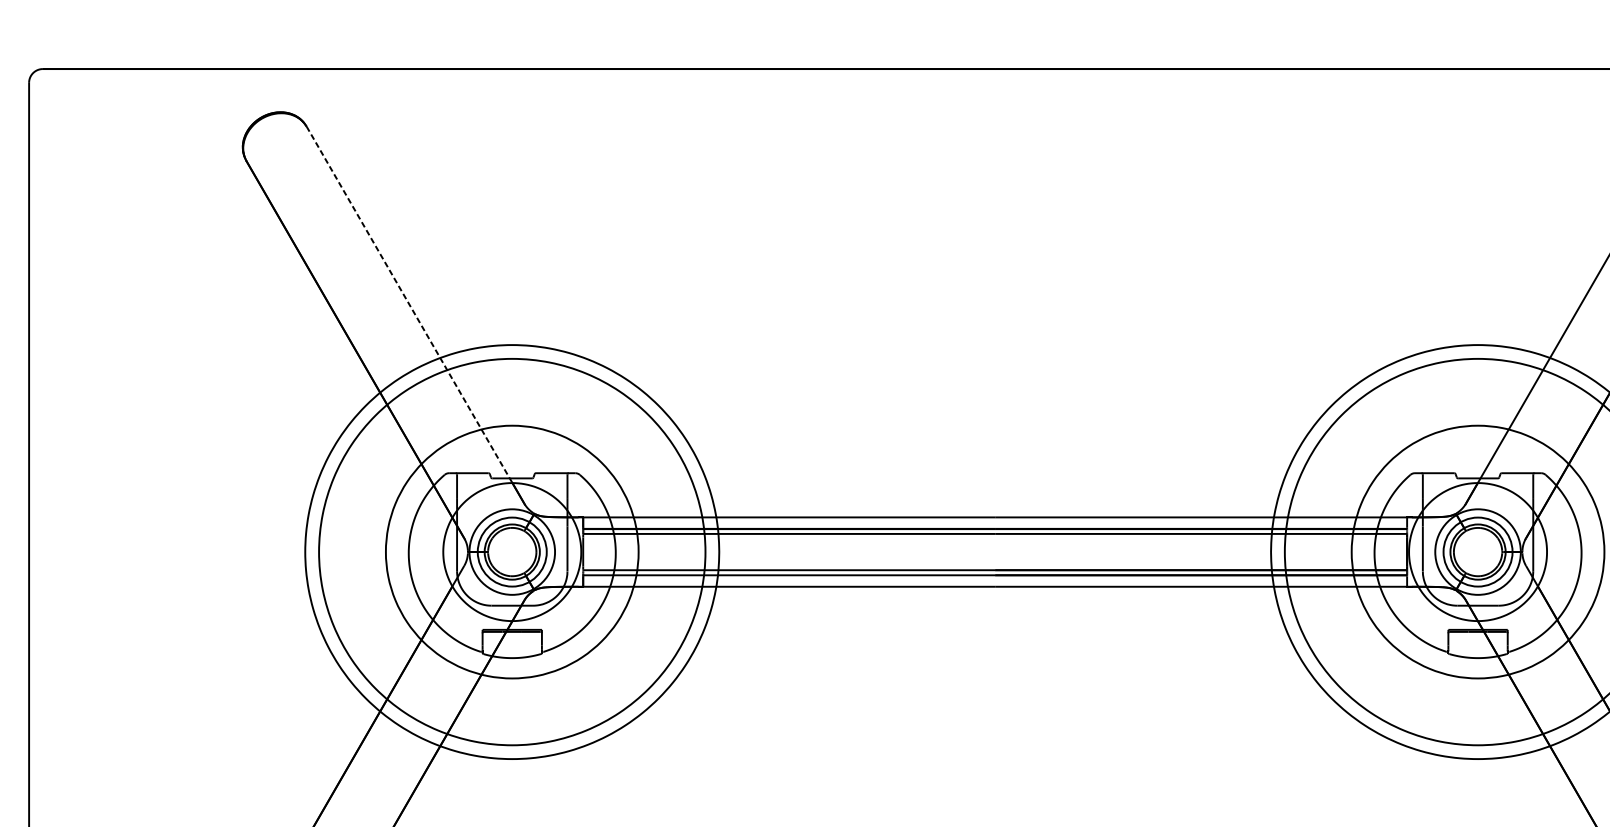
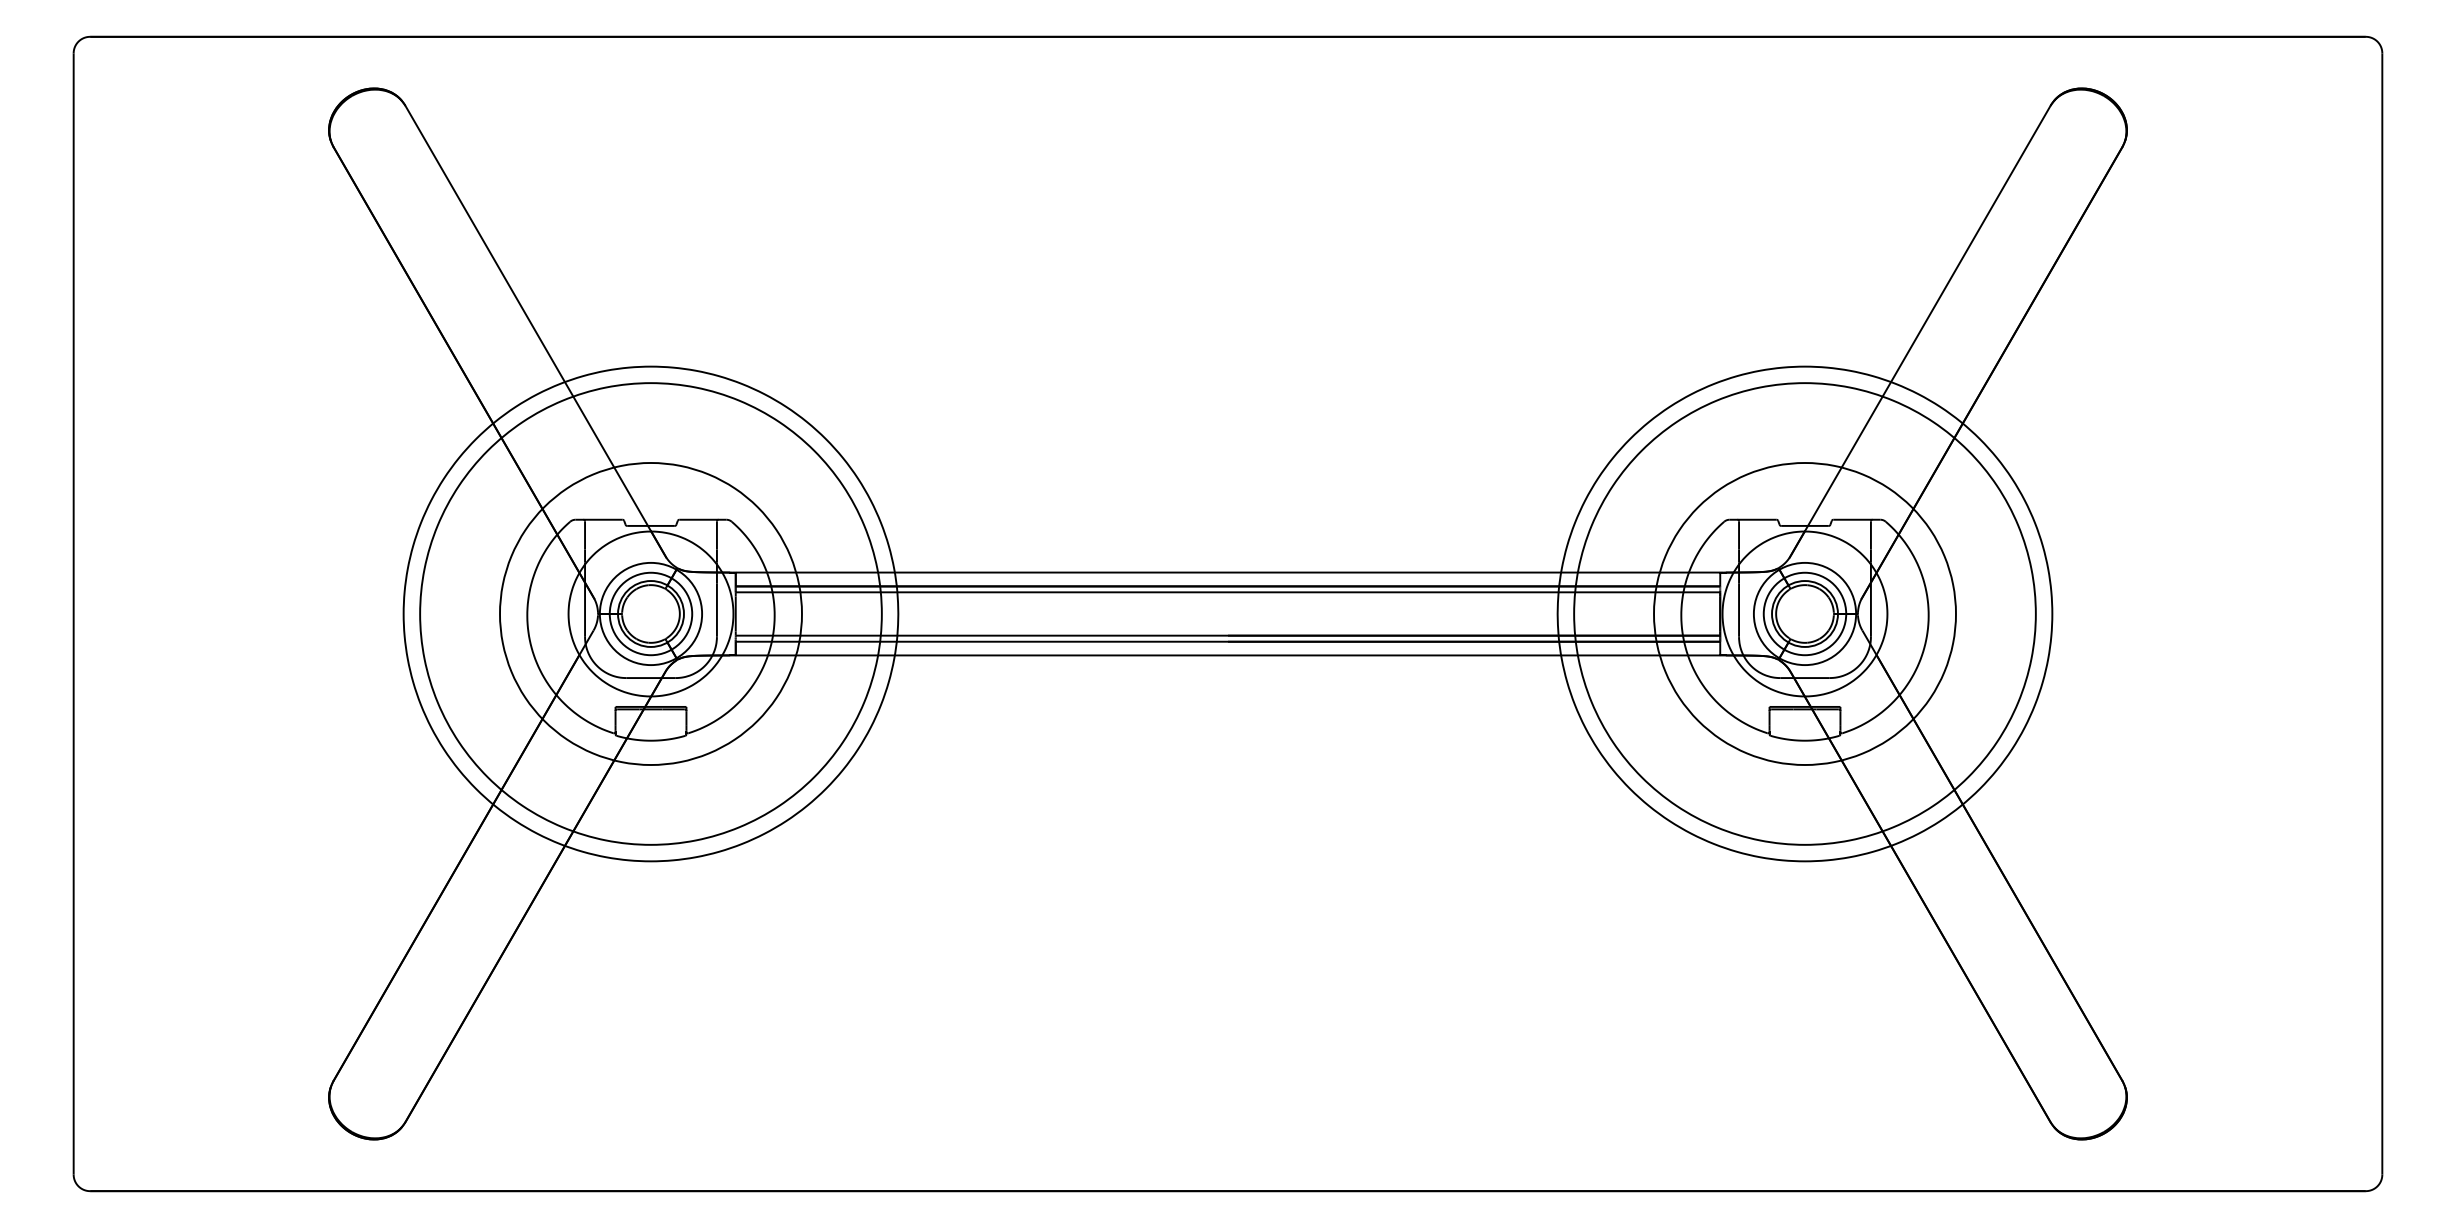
line: (408, 303) -> (527, 317), dashed -> solid

